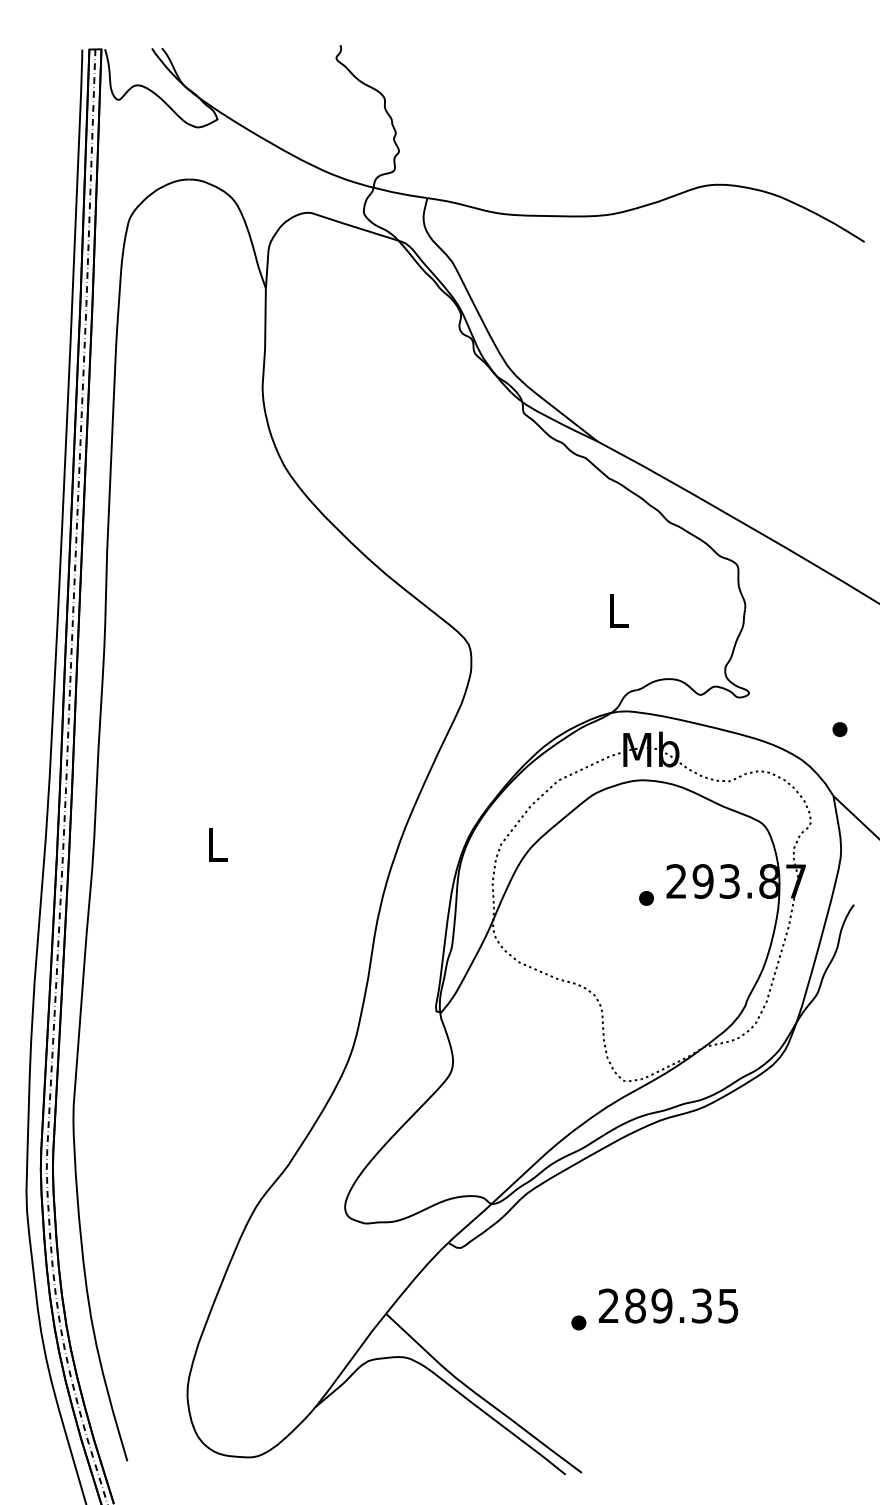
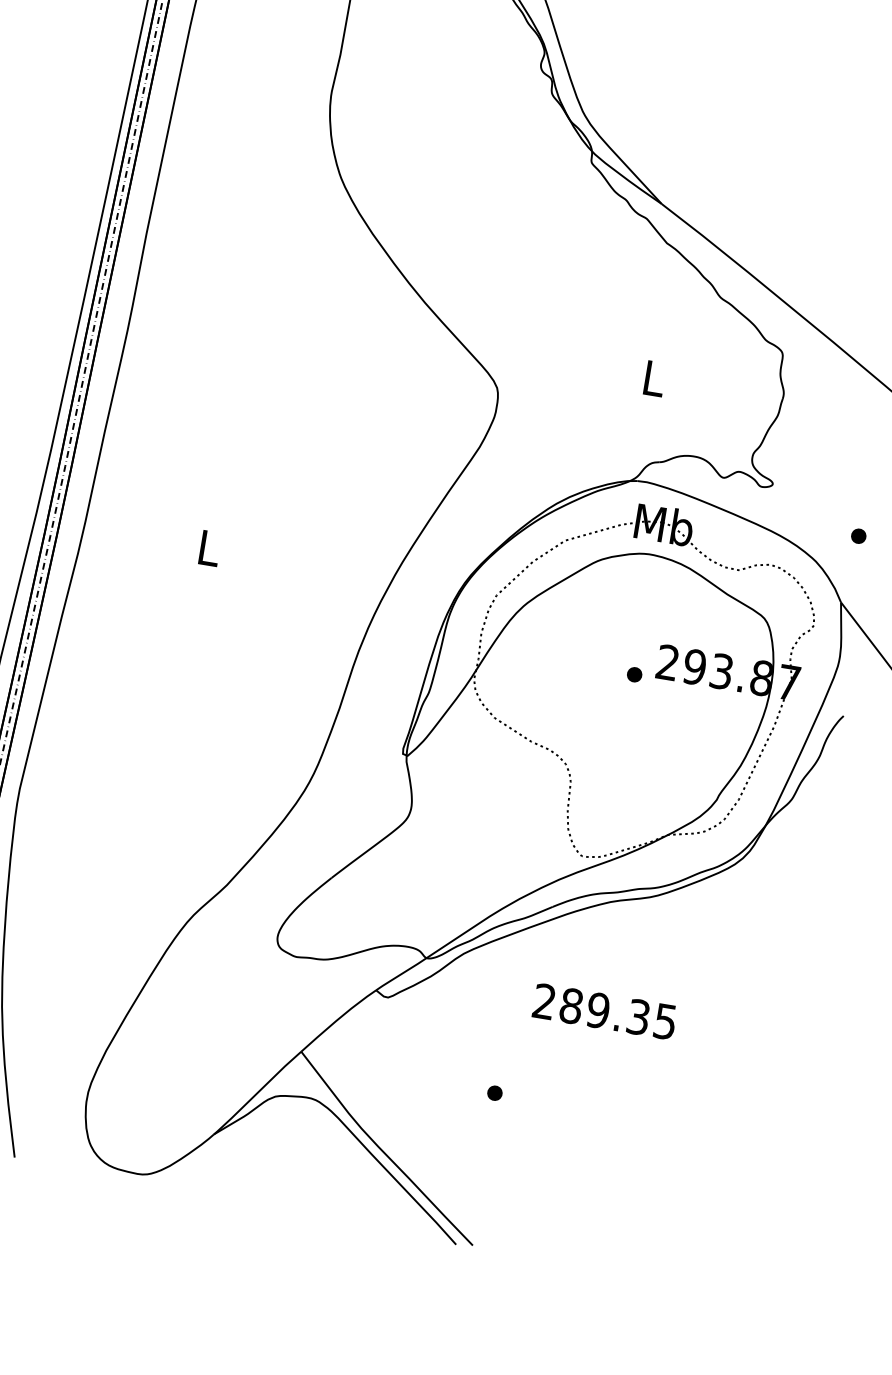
text: (668, 1305) -> (604, 1011), moved

